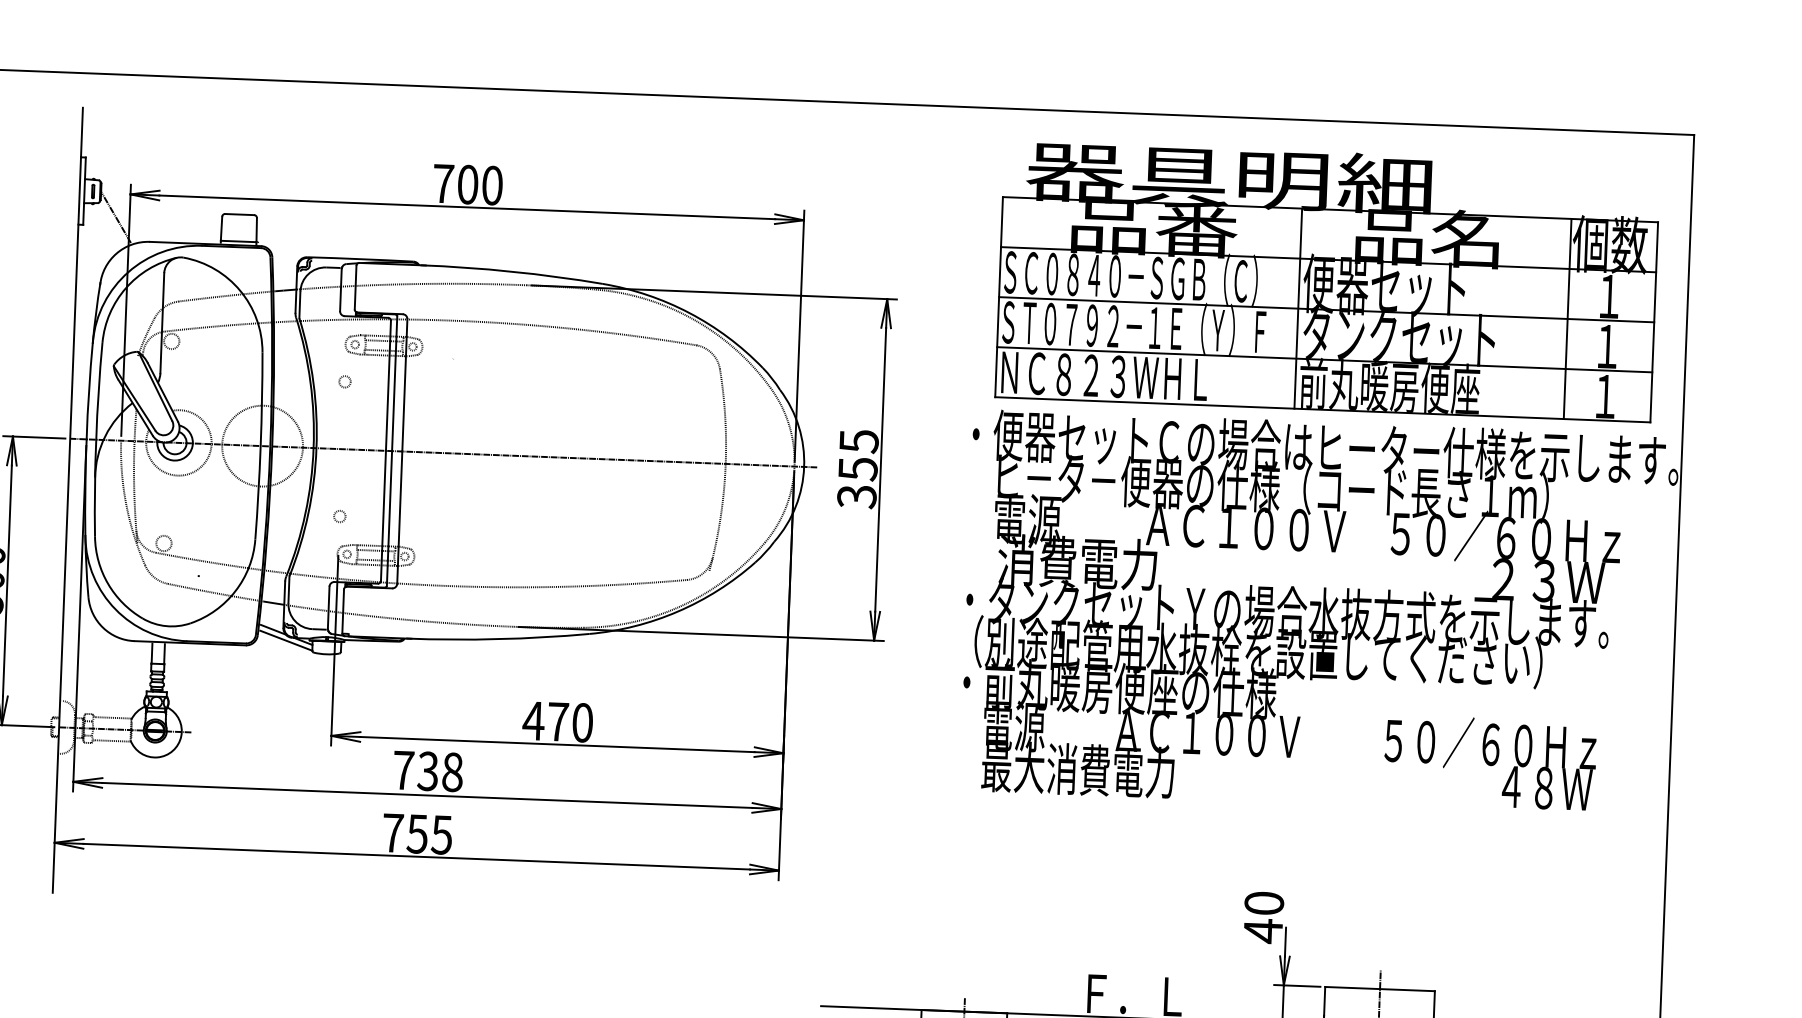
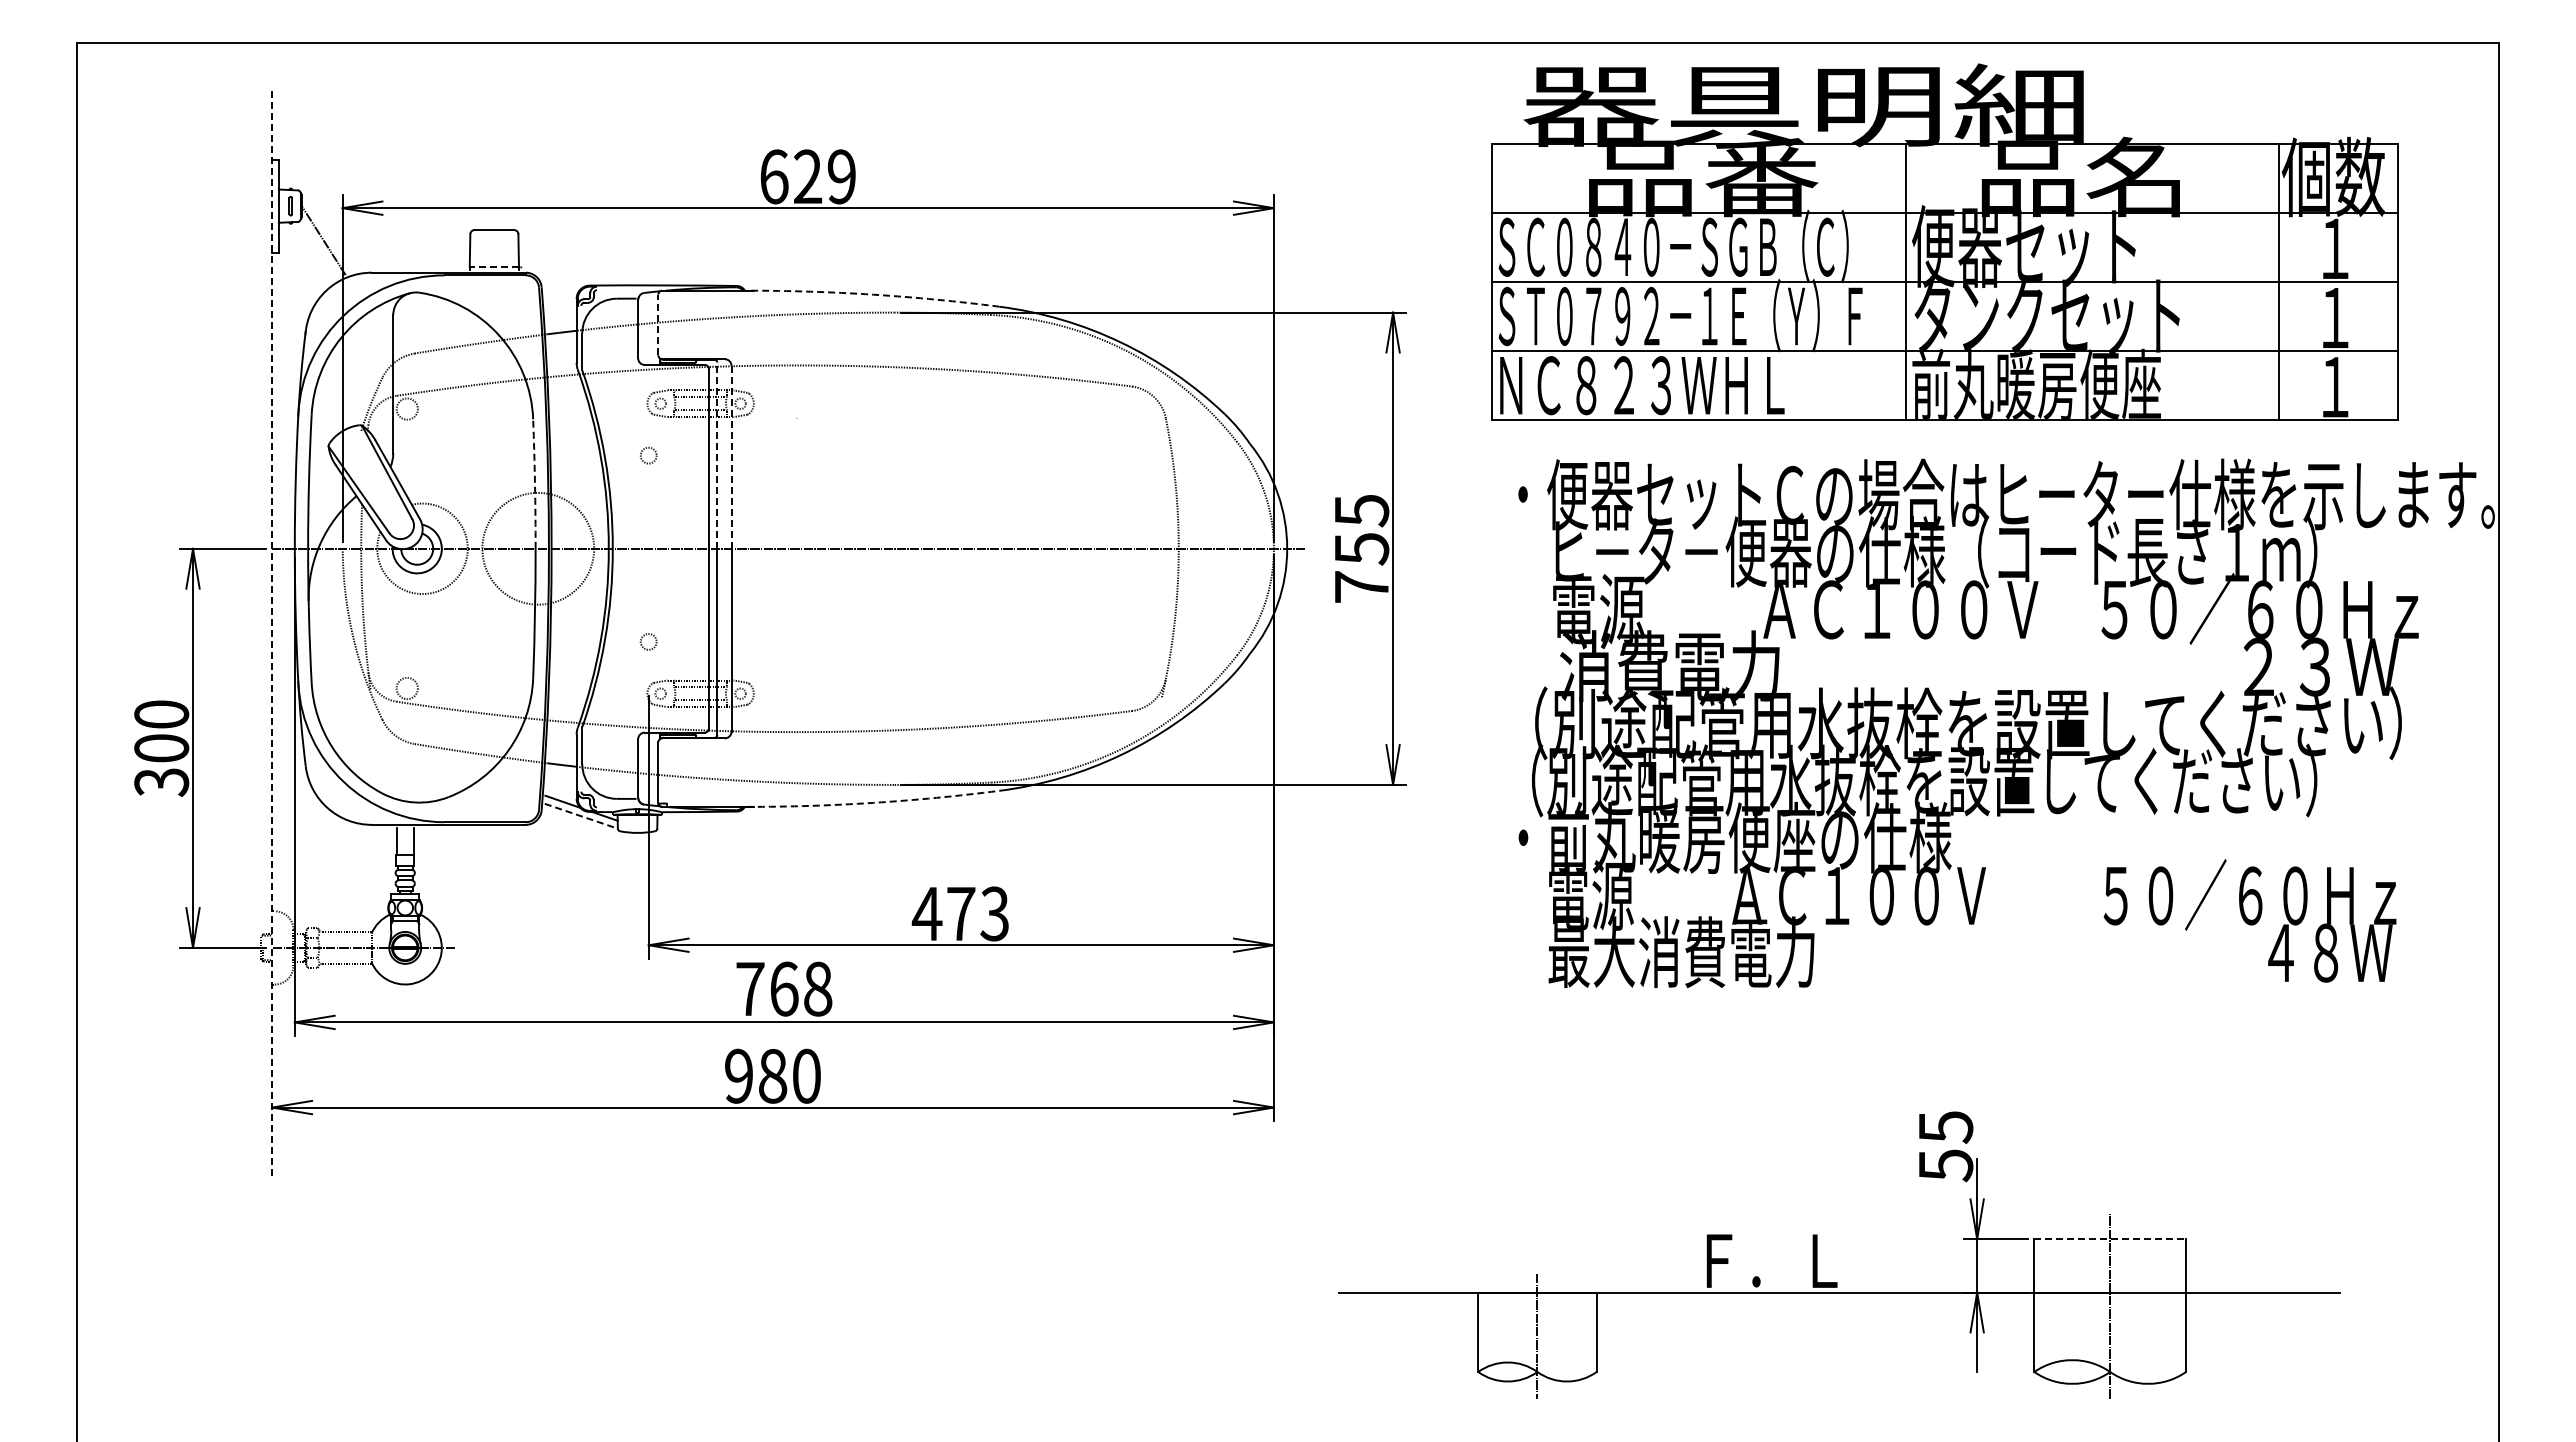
text: (467, 184) -> (807, 176), 700 -> 629
line: (238, 241) -> (494, 267), solid -> dashed
arc: (512, 271) -> (873, 294), solid -> dashed
part: (1327, 280) -> (1944, 241), moved
line: (355, 287) -> (658, 324), solid -> dashed
line: (394, 383) -> (717, 455), solid -> dashed
line: (404, 384) -> (731, 456), solid -> dashed
arc: (262, 399) -> (535, 484), solid -> dashed
text: (856, 496) -> (1361, 587), 355 -> 755
line: (68, 500) -> (272, 633), solid -> dashed
text: (1287, 612) -> (1962, 723), ・タンクセットＹの場合水抜方式を示します。 -> （別途配管用水抜栓を設置してください）
arc: (497, 638) -> (873, 802), solid -> dashed
line: (286, 640) -> (581, 816), solid -> dashed
text: (582, 722) -> (994, 913), 470 -> 473
text: (427, 770) -> (783, 988), 738 -> 768
text: (417, 833) -> (772, 1075), 755 -> 980
text: (1263, 917) -> (1945, 1146), 40 -> 55
line: (1380, 989) -> (2110, 1239), solid -> dashed

